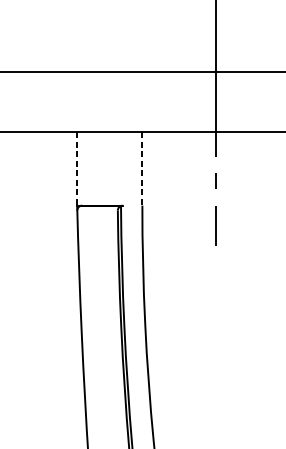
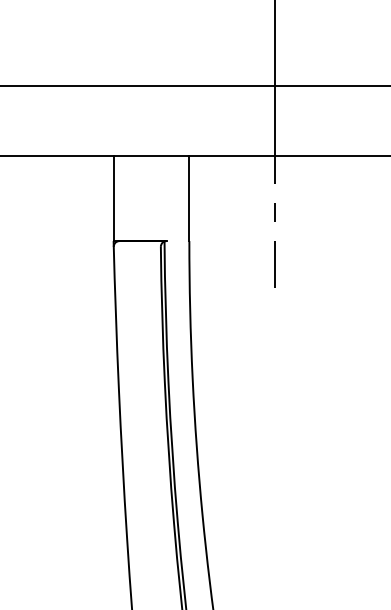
line: (77, 168) -> (113, 198), dashed -> solid
line: (142, 168) -> (189, 198), dashed -> solid

